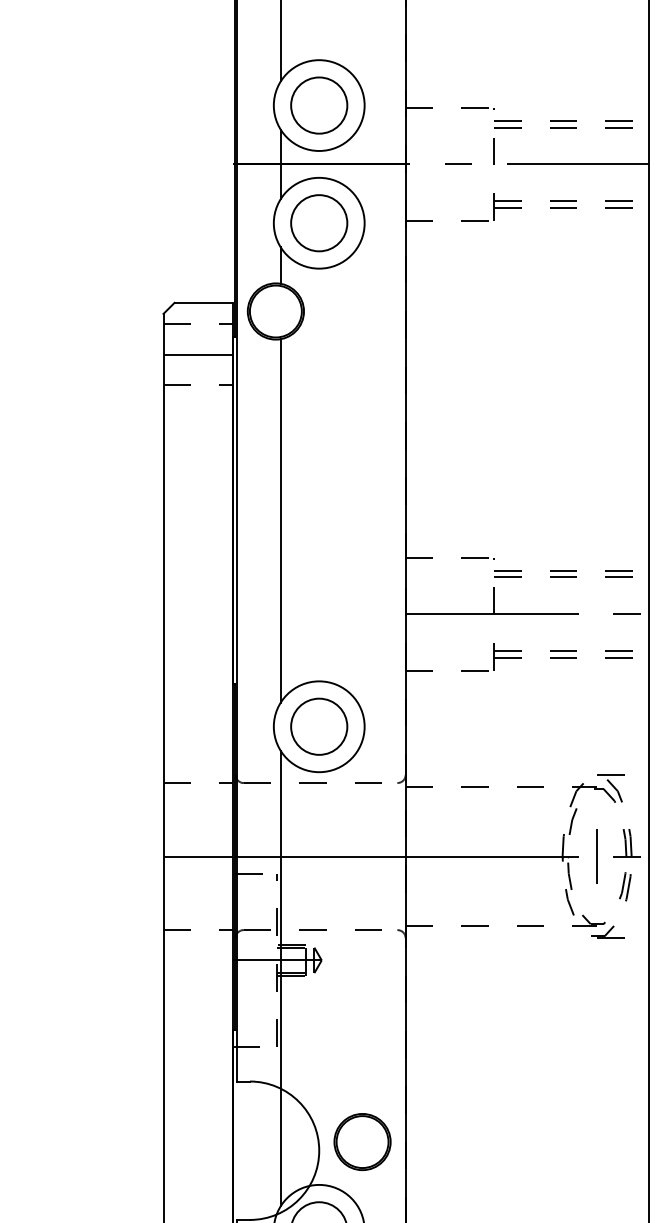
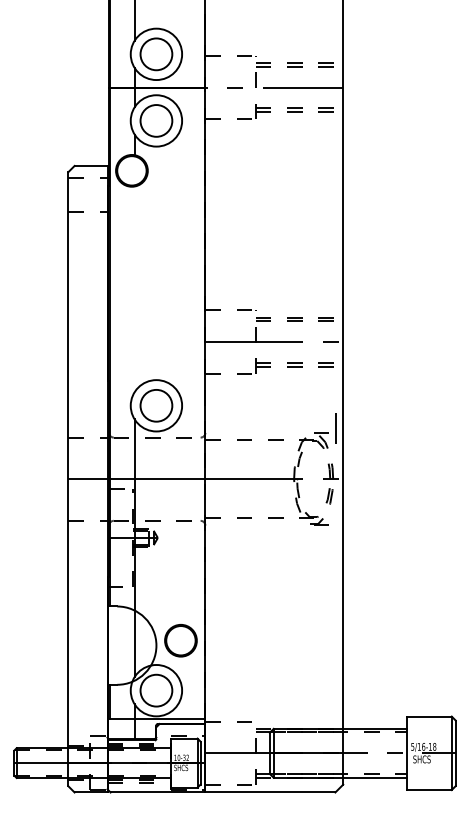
line: (197, 355) -> (87, 195), removed
line: (280, 521) -> (134, 289), removed
line: (596, 857) -> (335, 428), moved

